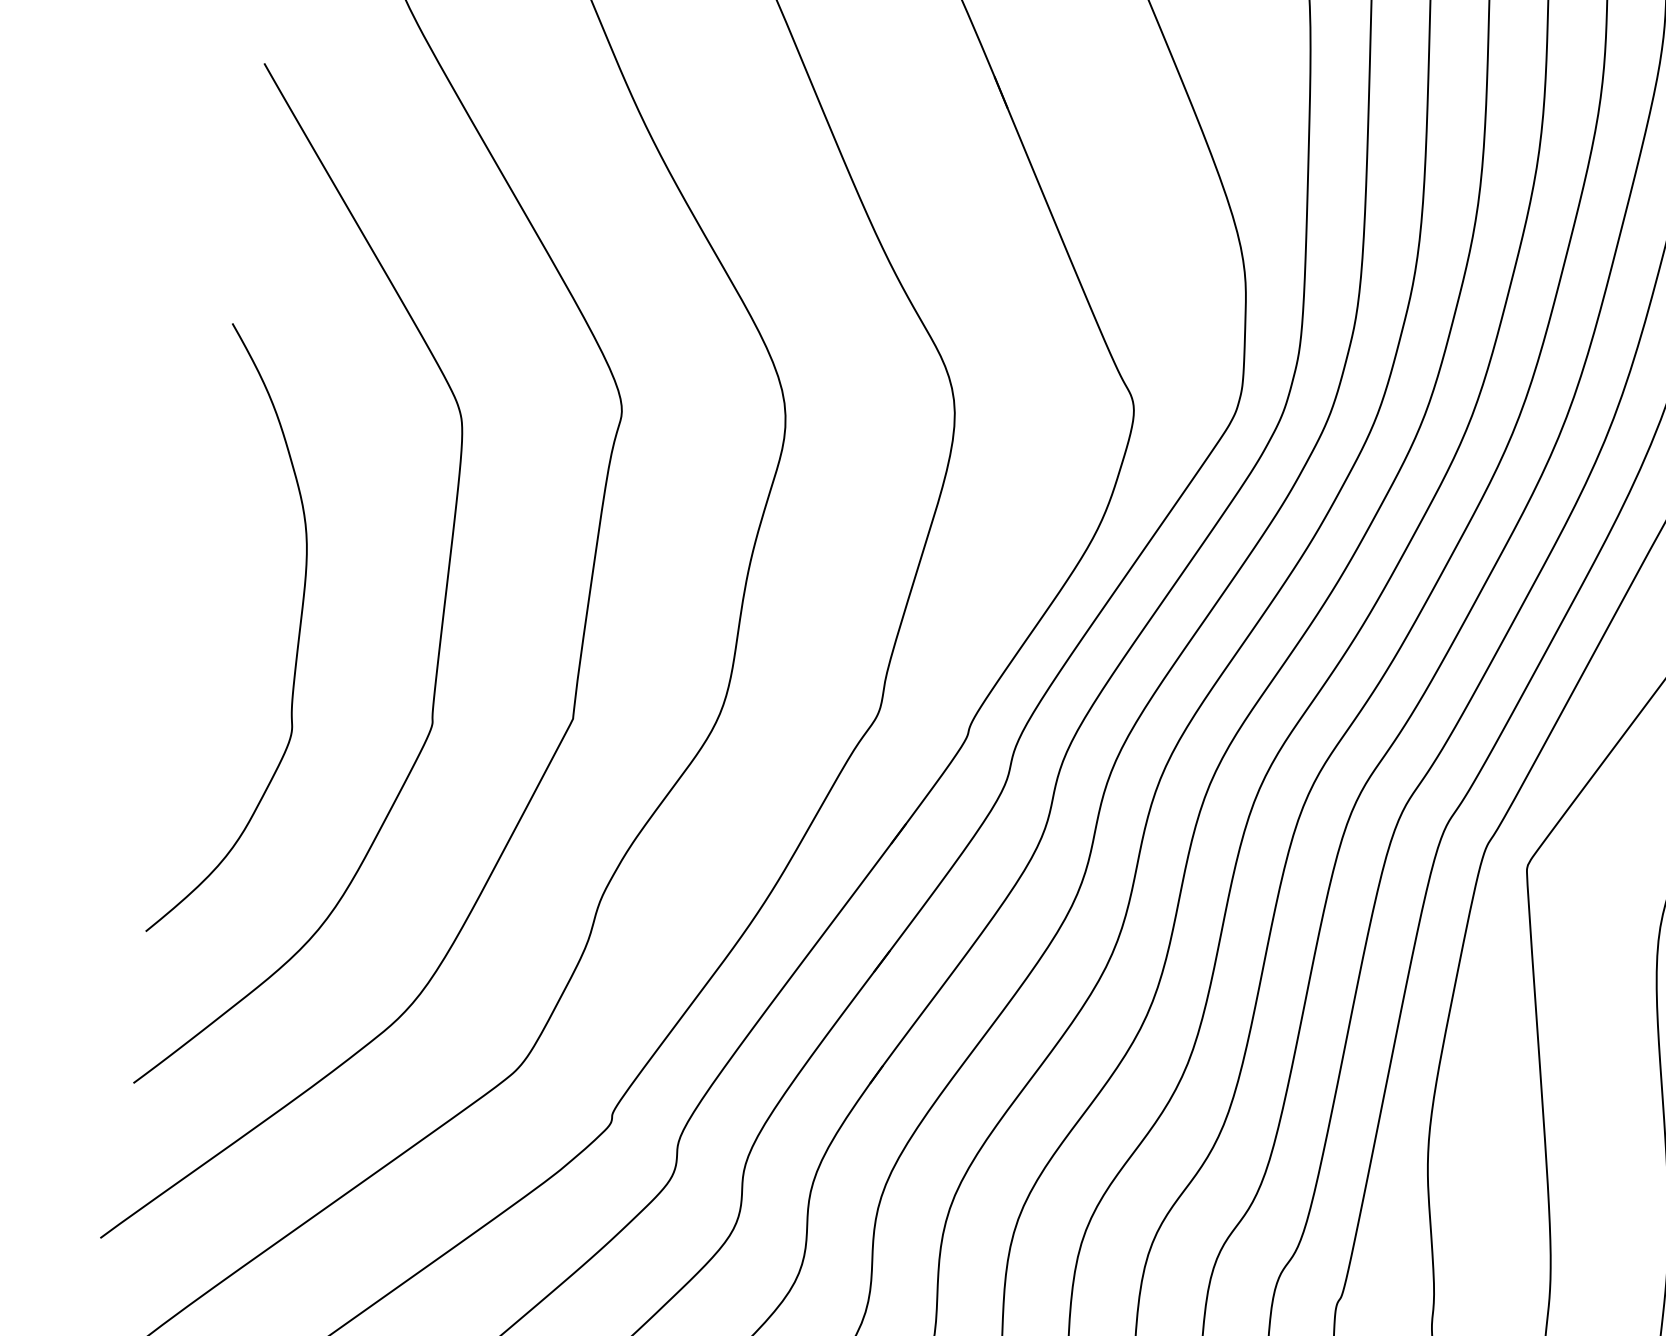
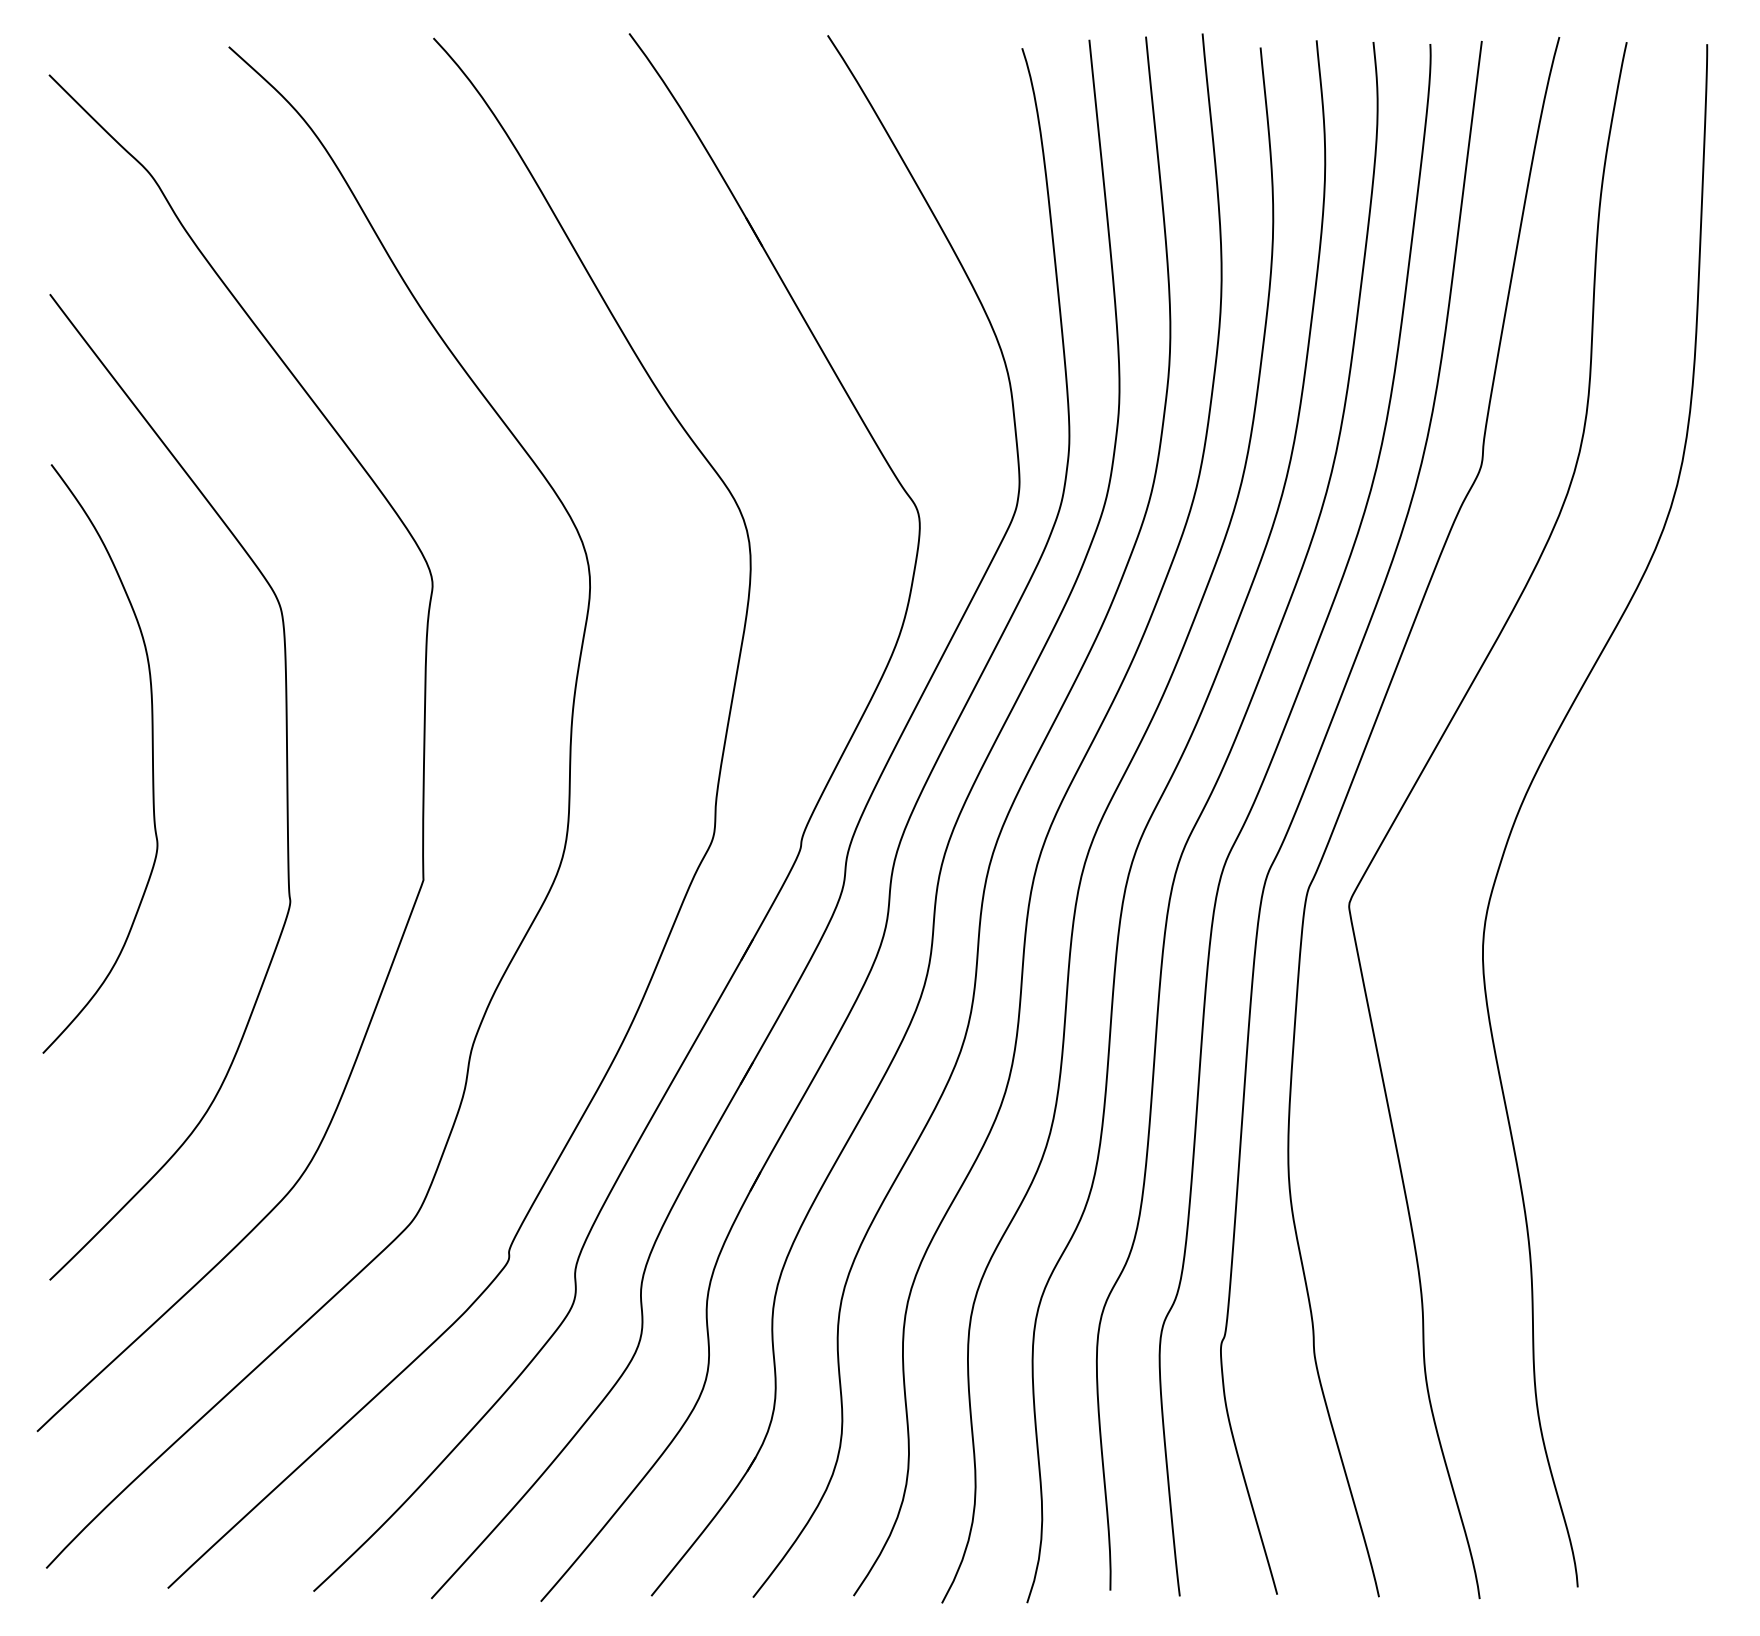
curve: (298, 640) -> (152, 758), moved

